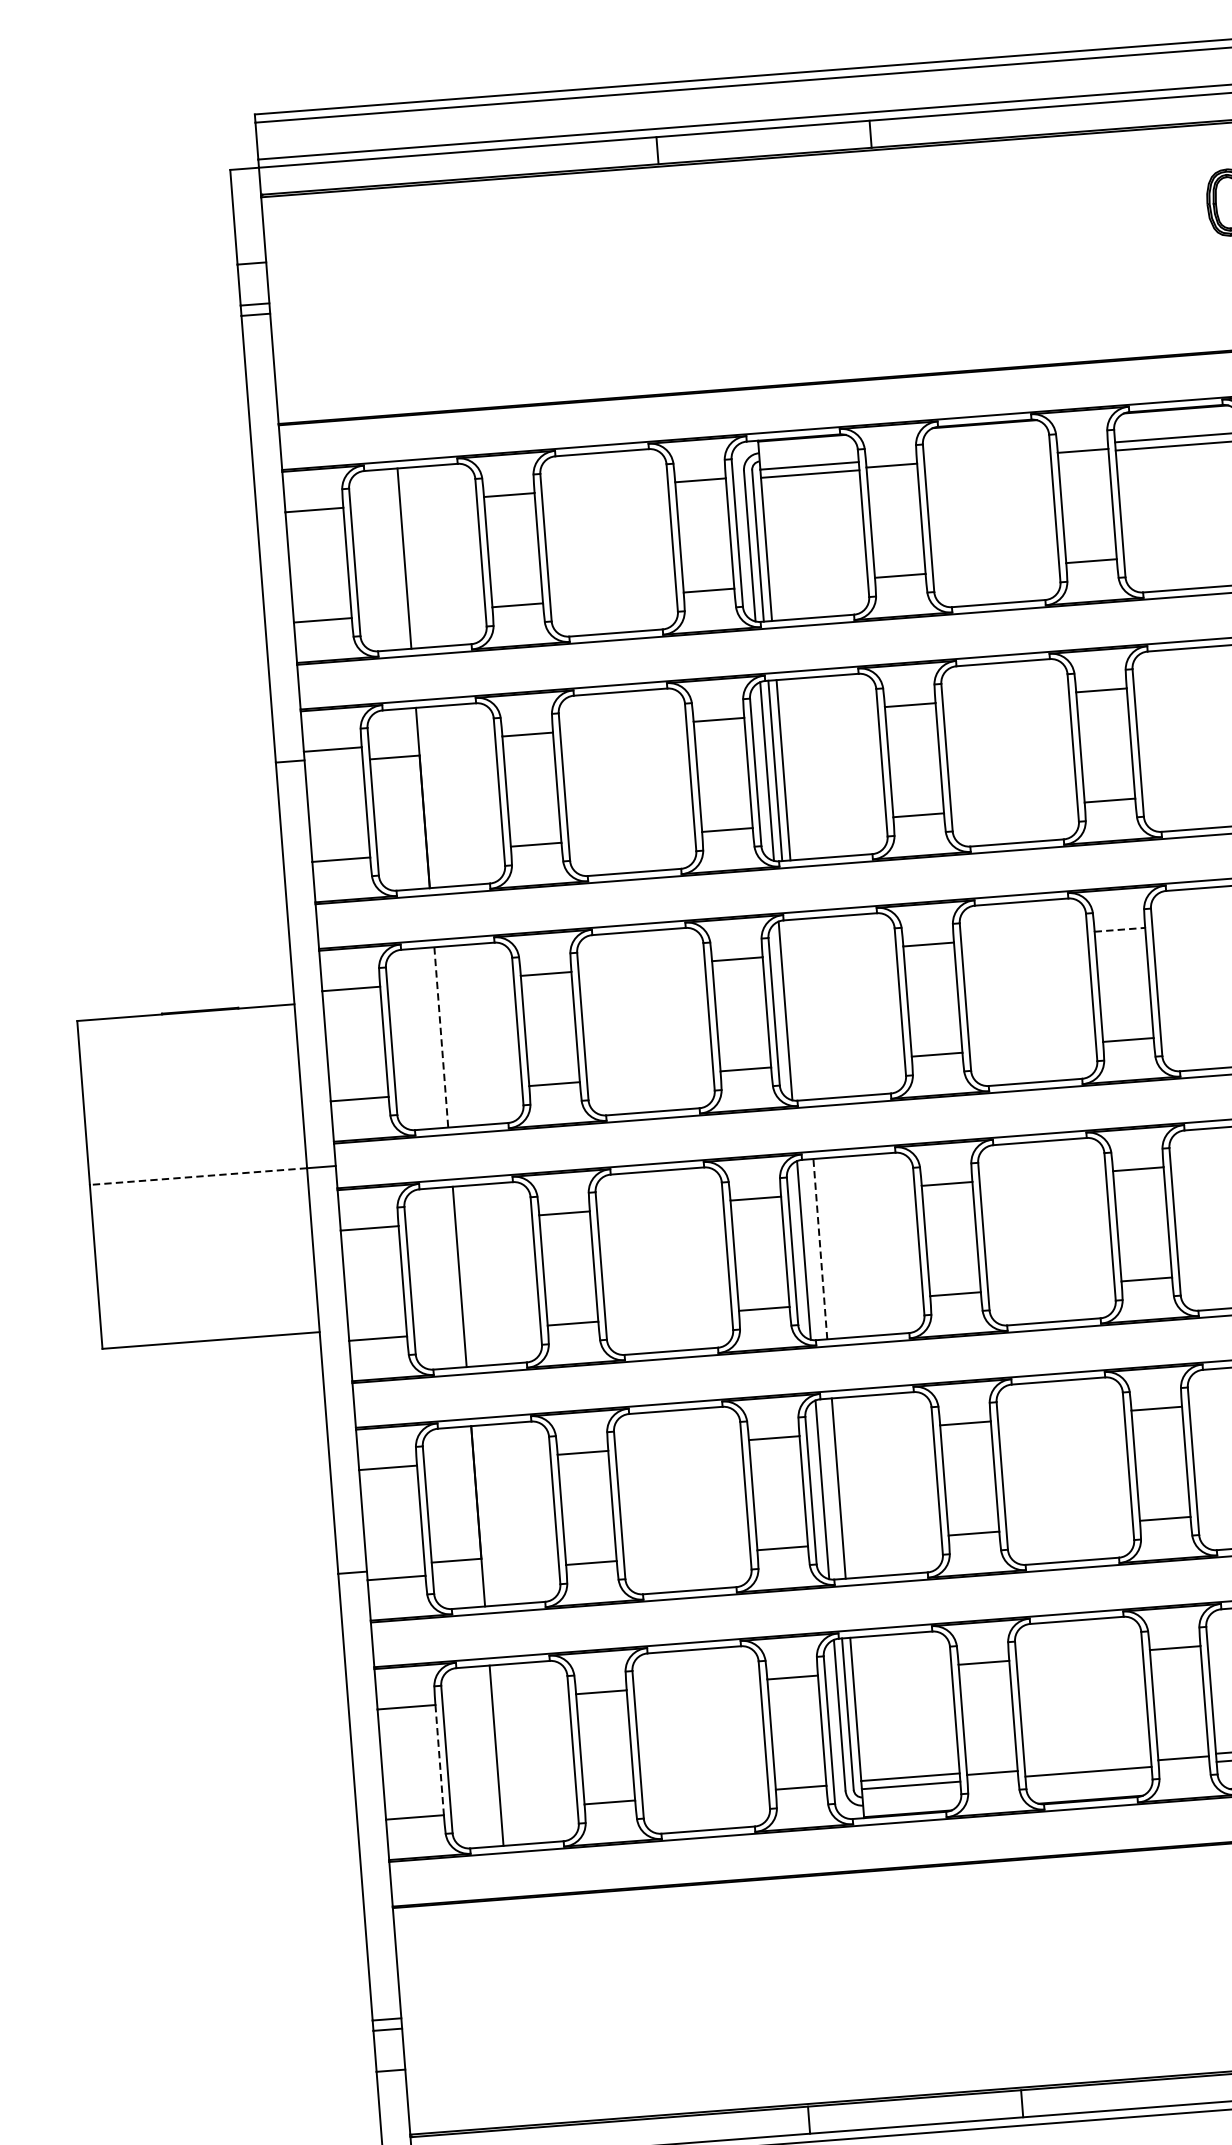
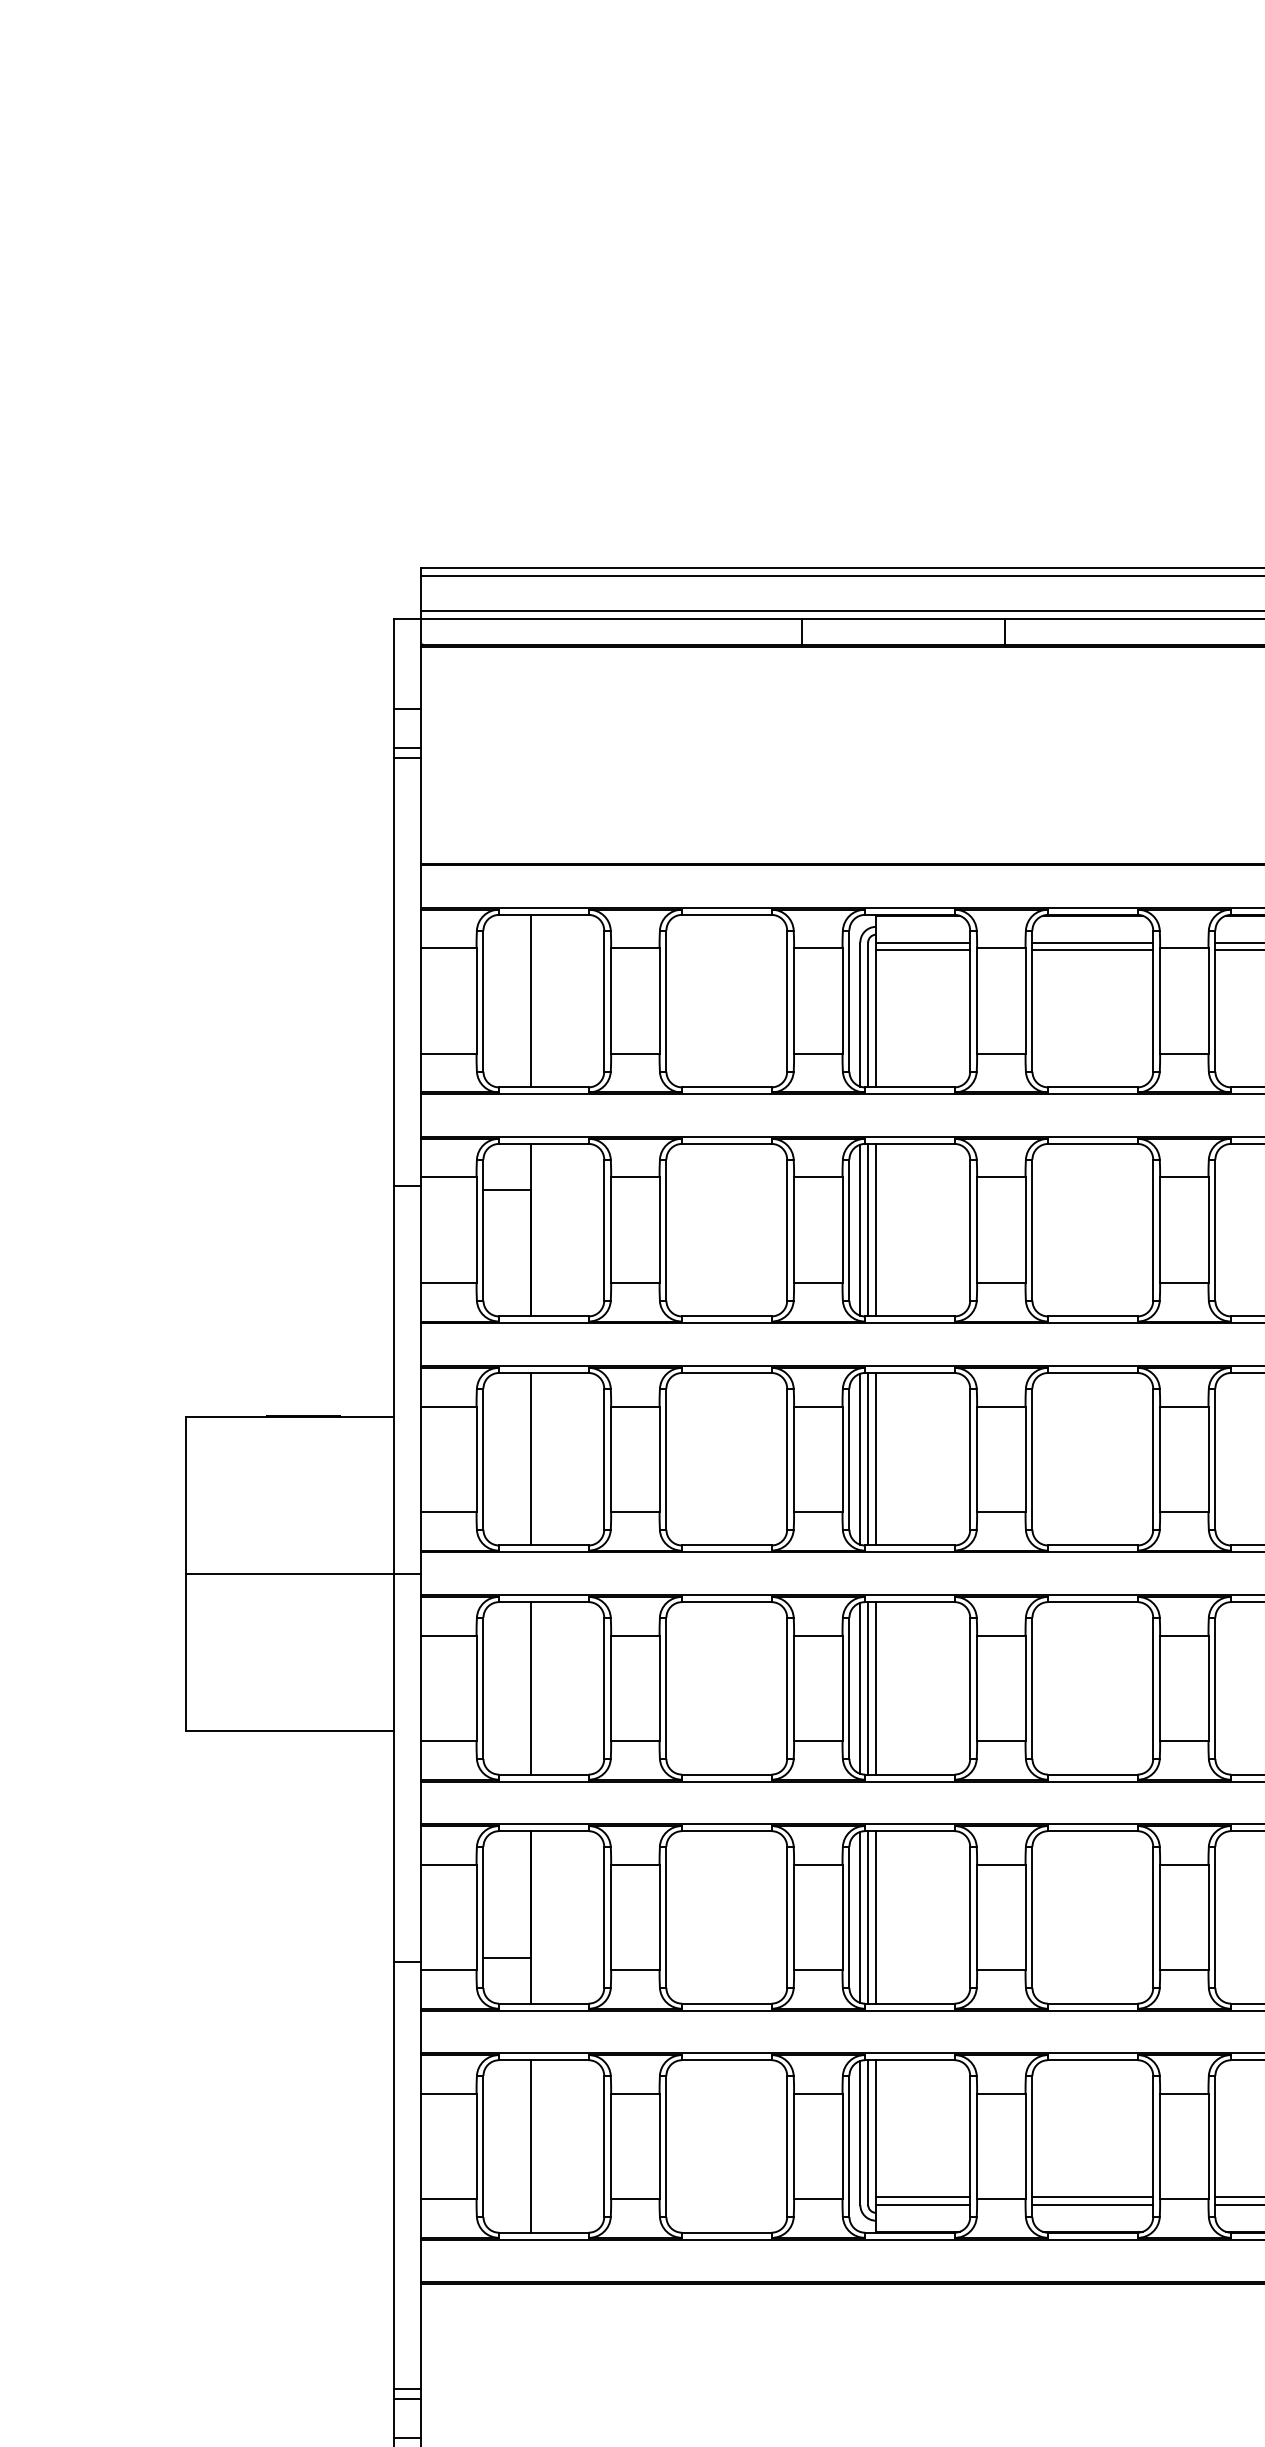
line: (986, 452) -> (1092, 942), added
line: (987, 460) -> (1092, 950), added
line: (1120, 929) -> (1184, 1406), dashed -> solid
line: (802, 1008) -> (876, 1458), added
line: (794, 1009) -> (868, 1458), added
line: (441, 1037) -> (531, 1459), dashed -> solid
line: (198, 1176) -> (289, 1573), dashed -> solid
line: (820, 1248) -> (876, 1687), dashed -> solid
line: (812, 1249) -> (868, 1688), added
line: (830, 1489) -> (868, 1917), added
line: (439, 1760) -> (476, 2146), dashed -> solid
line: (1087, 1763) -> (1092, 2197), added

